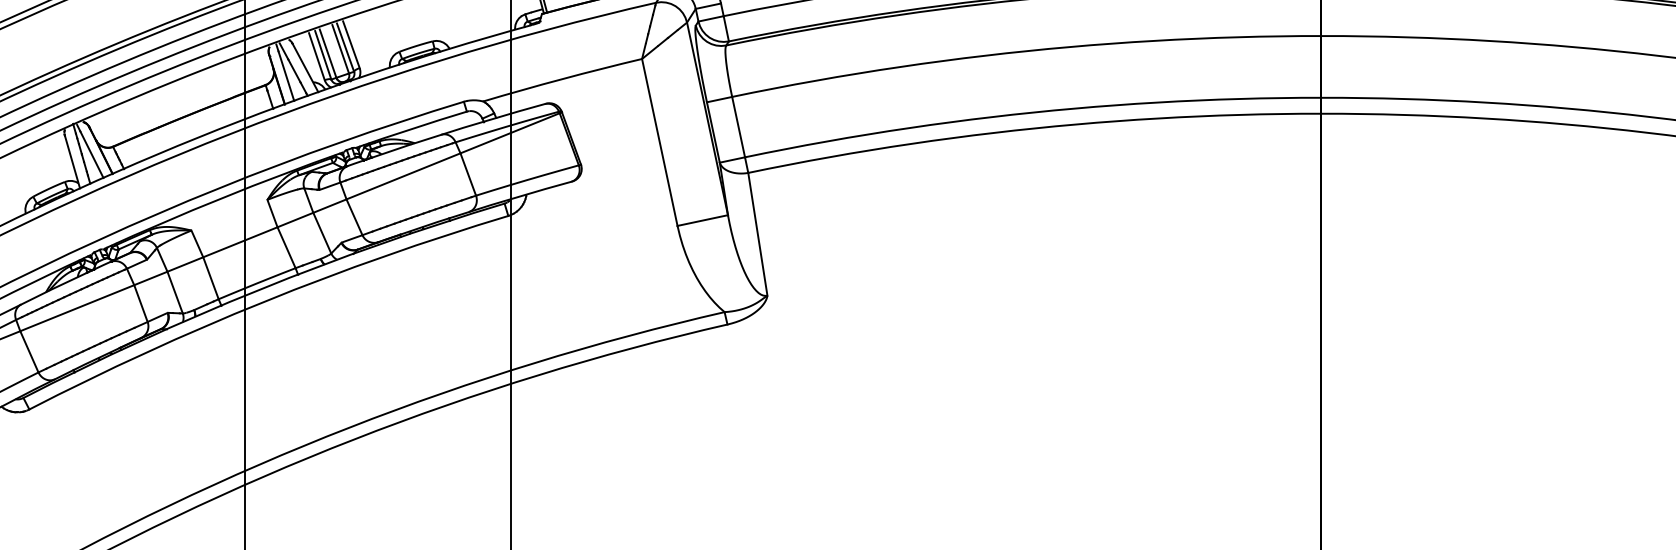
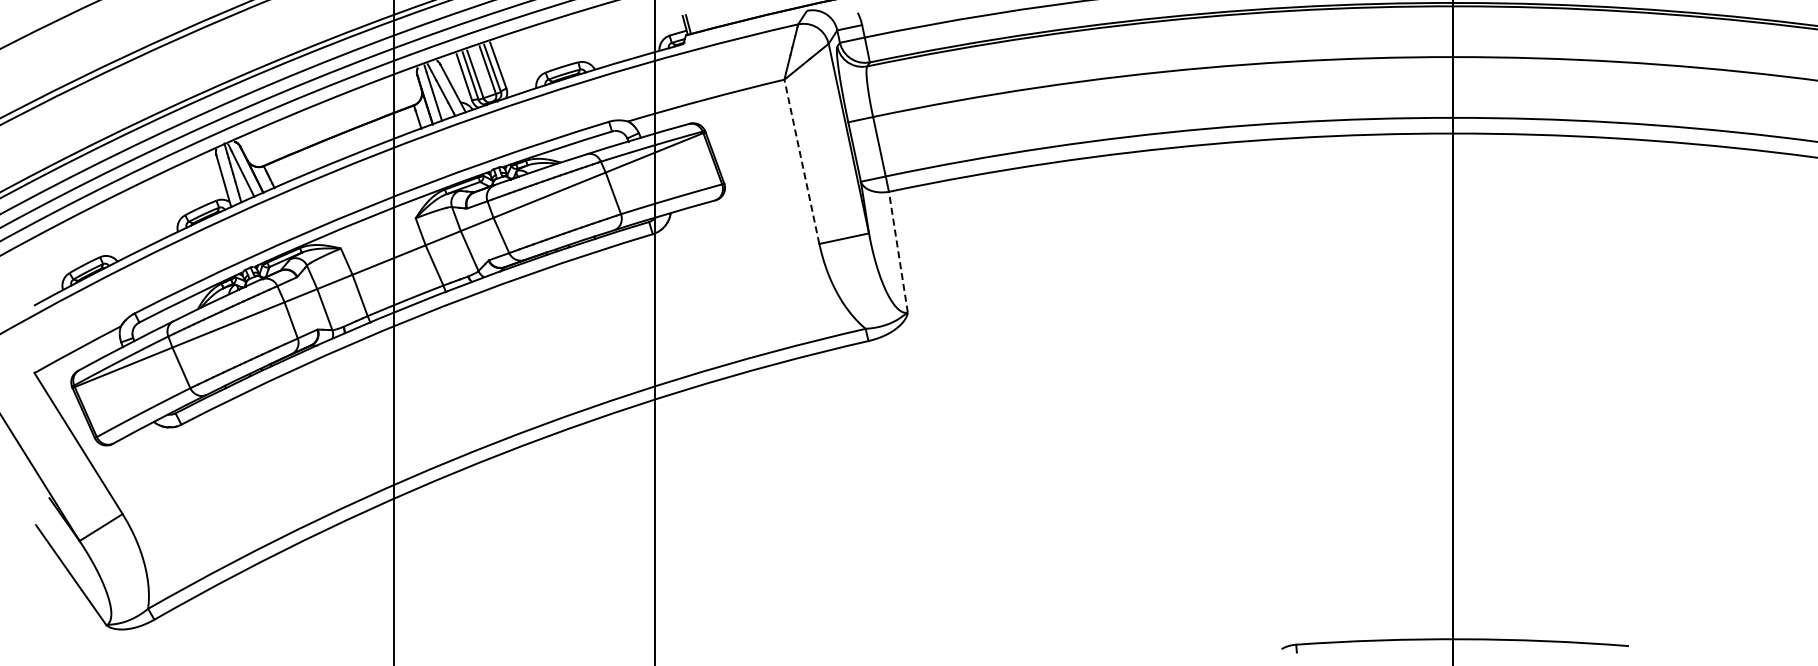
line: (659, 142) -> (801, 161), solid -> dashed
line: (757, 233) -> (898, 251), solid -> dashed

